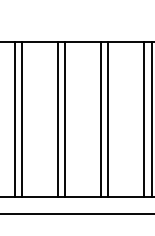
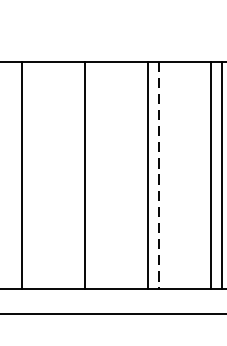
line: (22, 119) -> (32, 175), removed
line: (65, 119) -> (95, 175), removed
line: (108, 119) -> (158, 175), solid -> dashed

